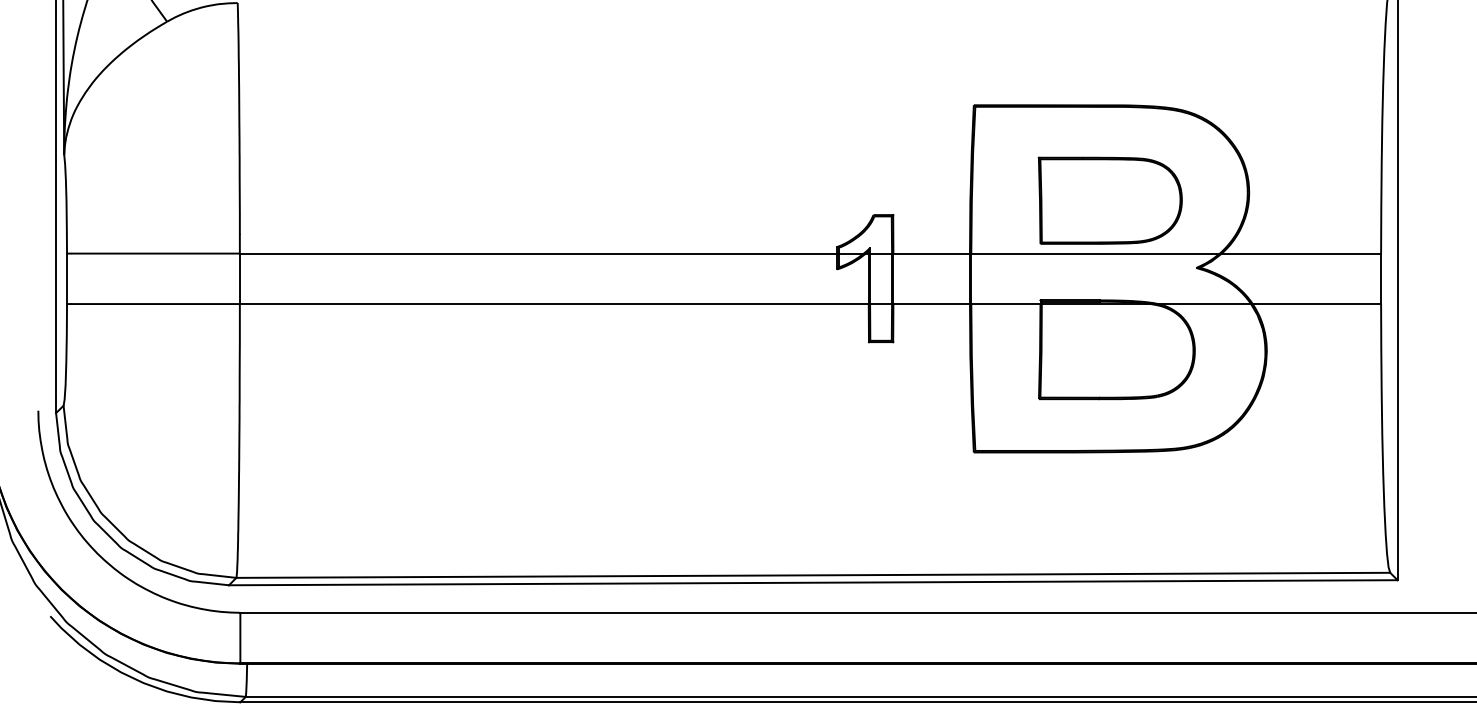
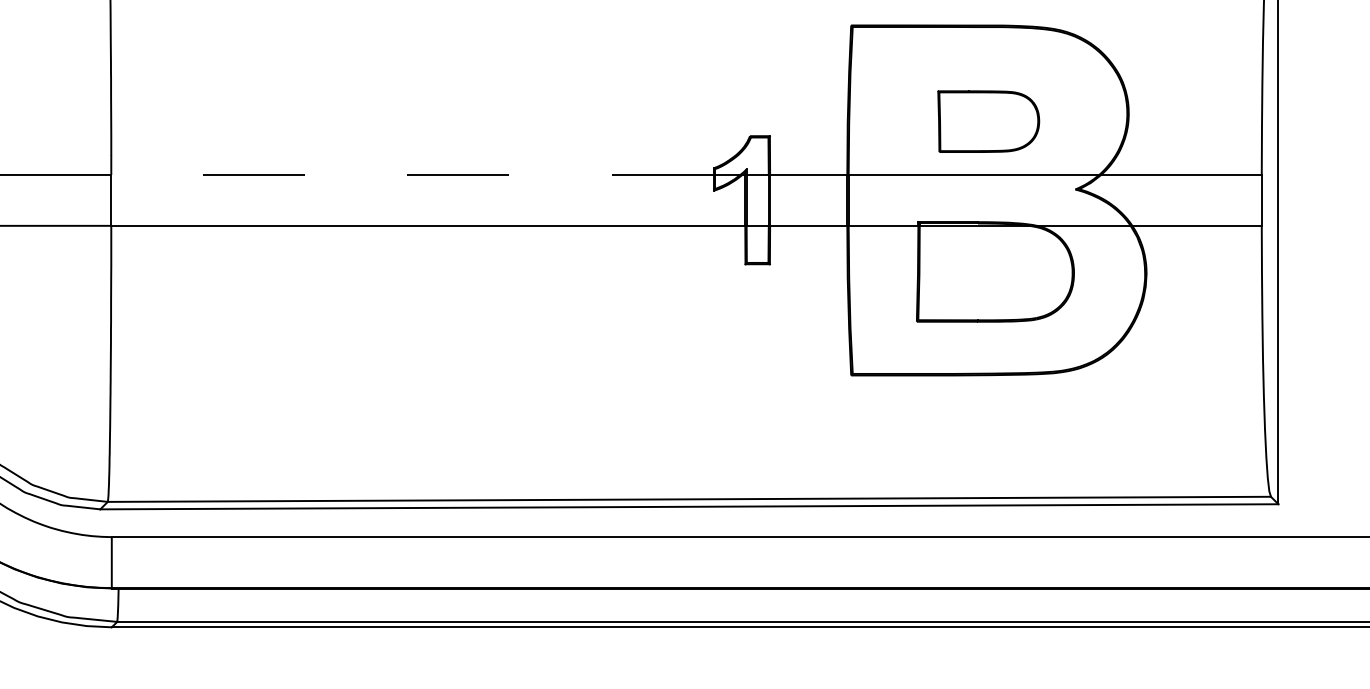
part: (1109, 200) -> (987, 121), size x0.7
line: (538, 253) -> (412, 174), solid -> dashed

